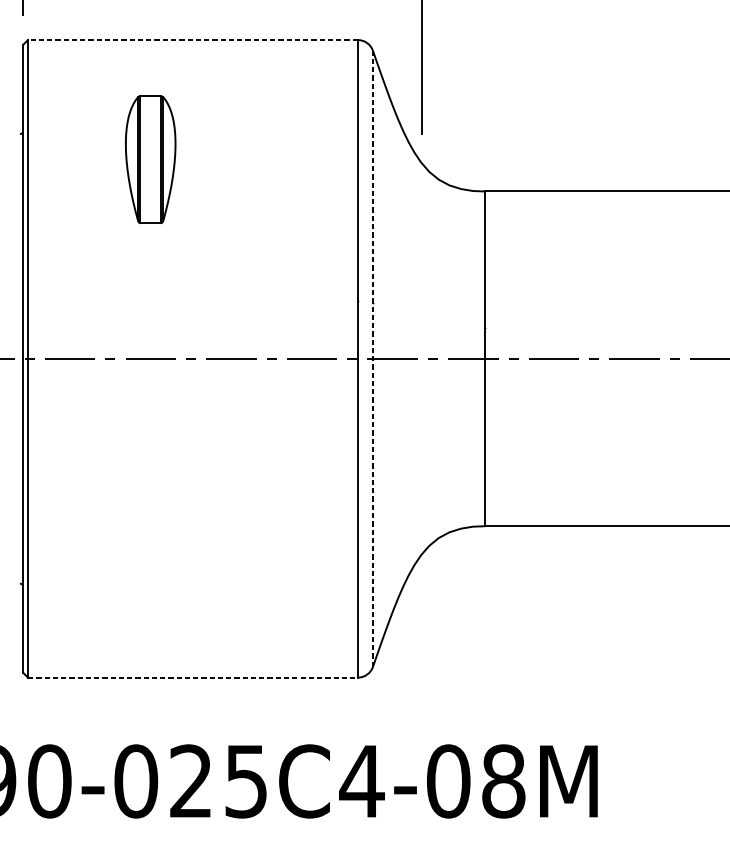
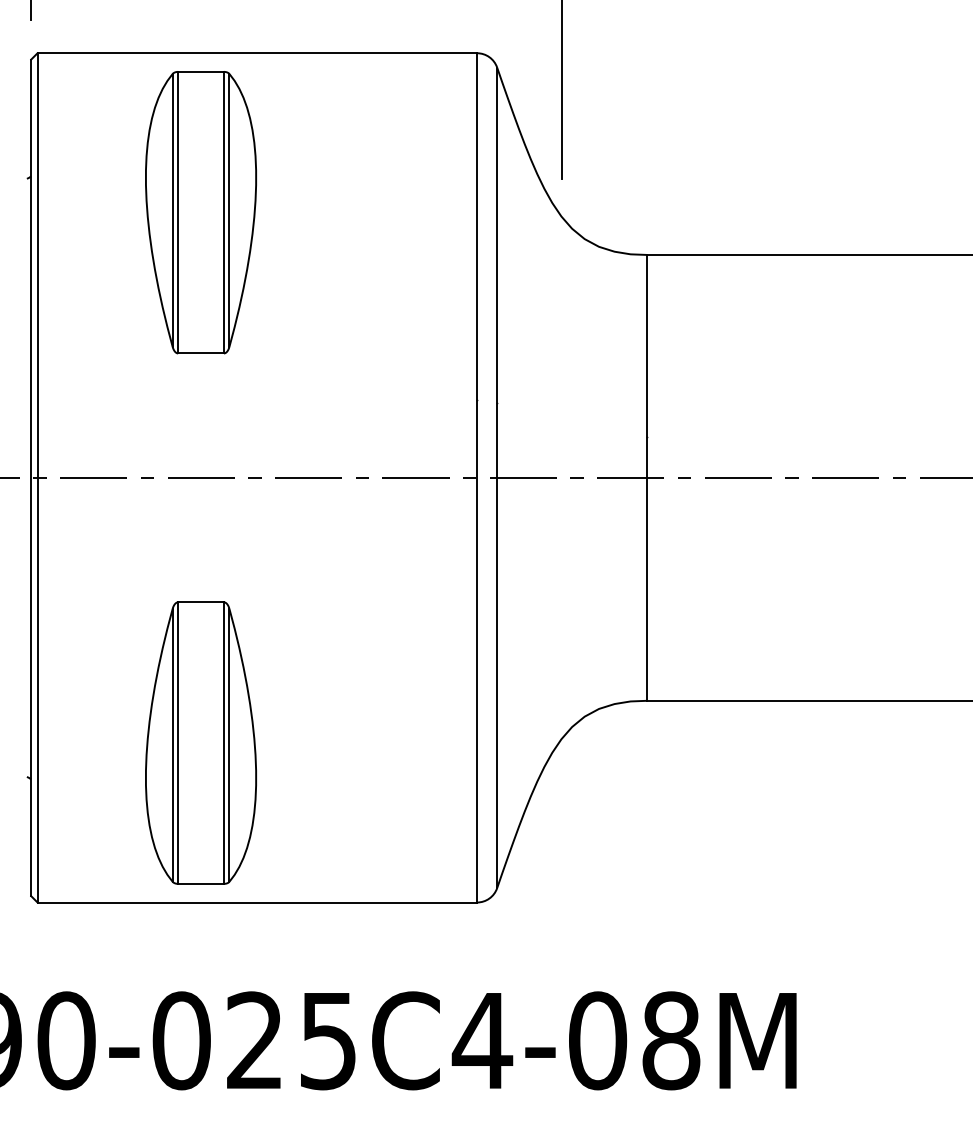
line: (193, 40) -> (257, 53), dashed -> solid
part: (150, 159) -> (200, 212), size x1.67
line: (373, 358) -> (497, 477), dashed -> solid
part: (150, 557) -> (200, 742), added
line: (193, 677) -> (257, 902), dashed -> solid

